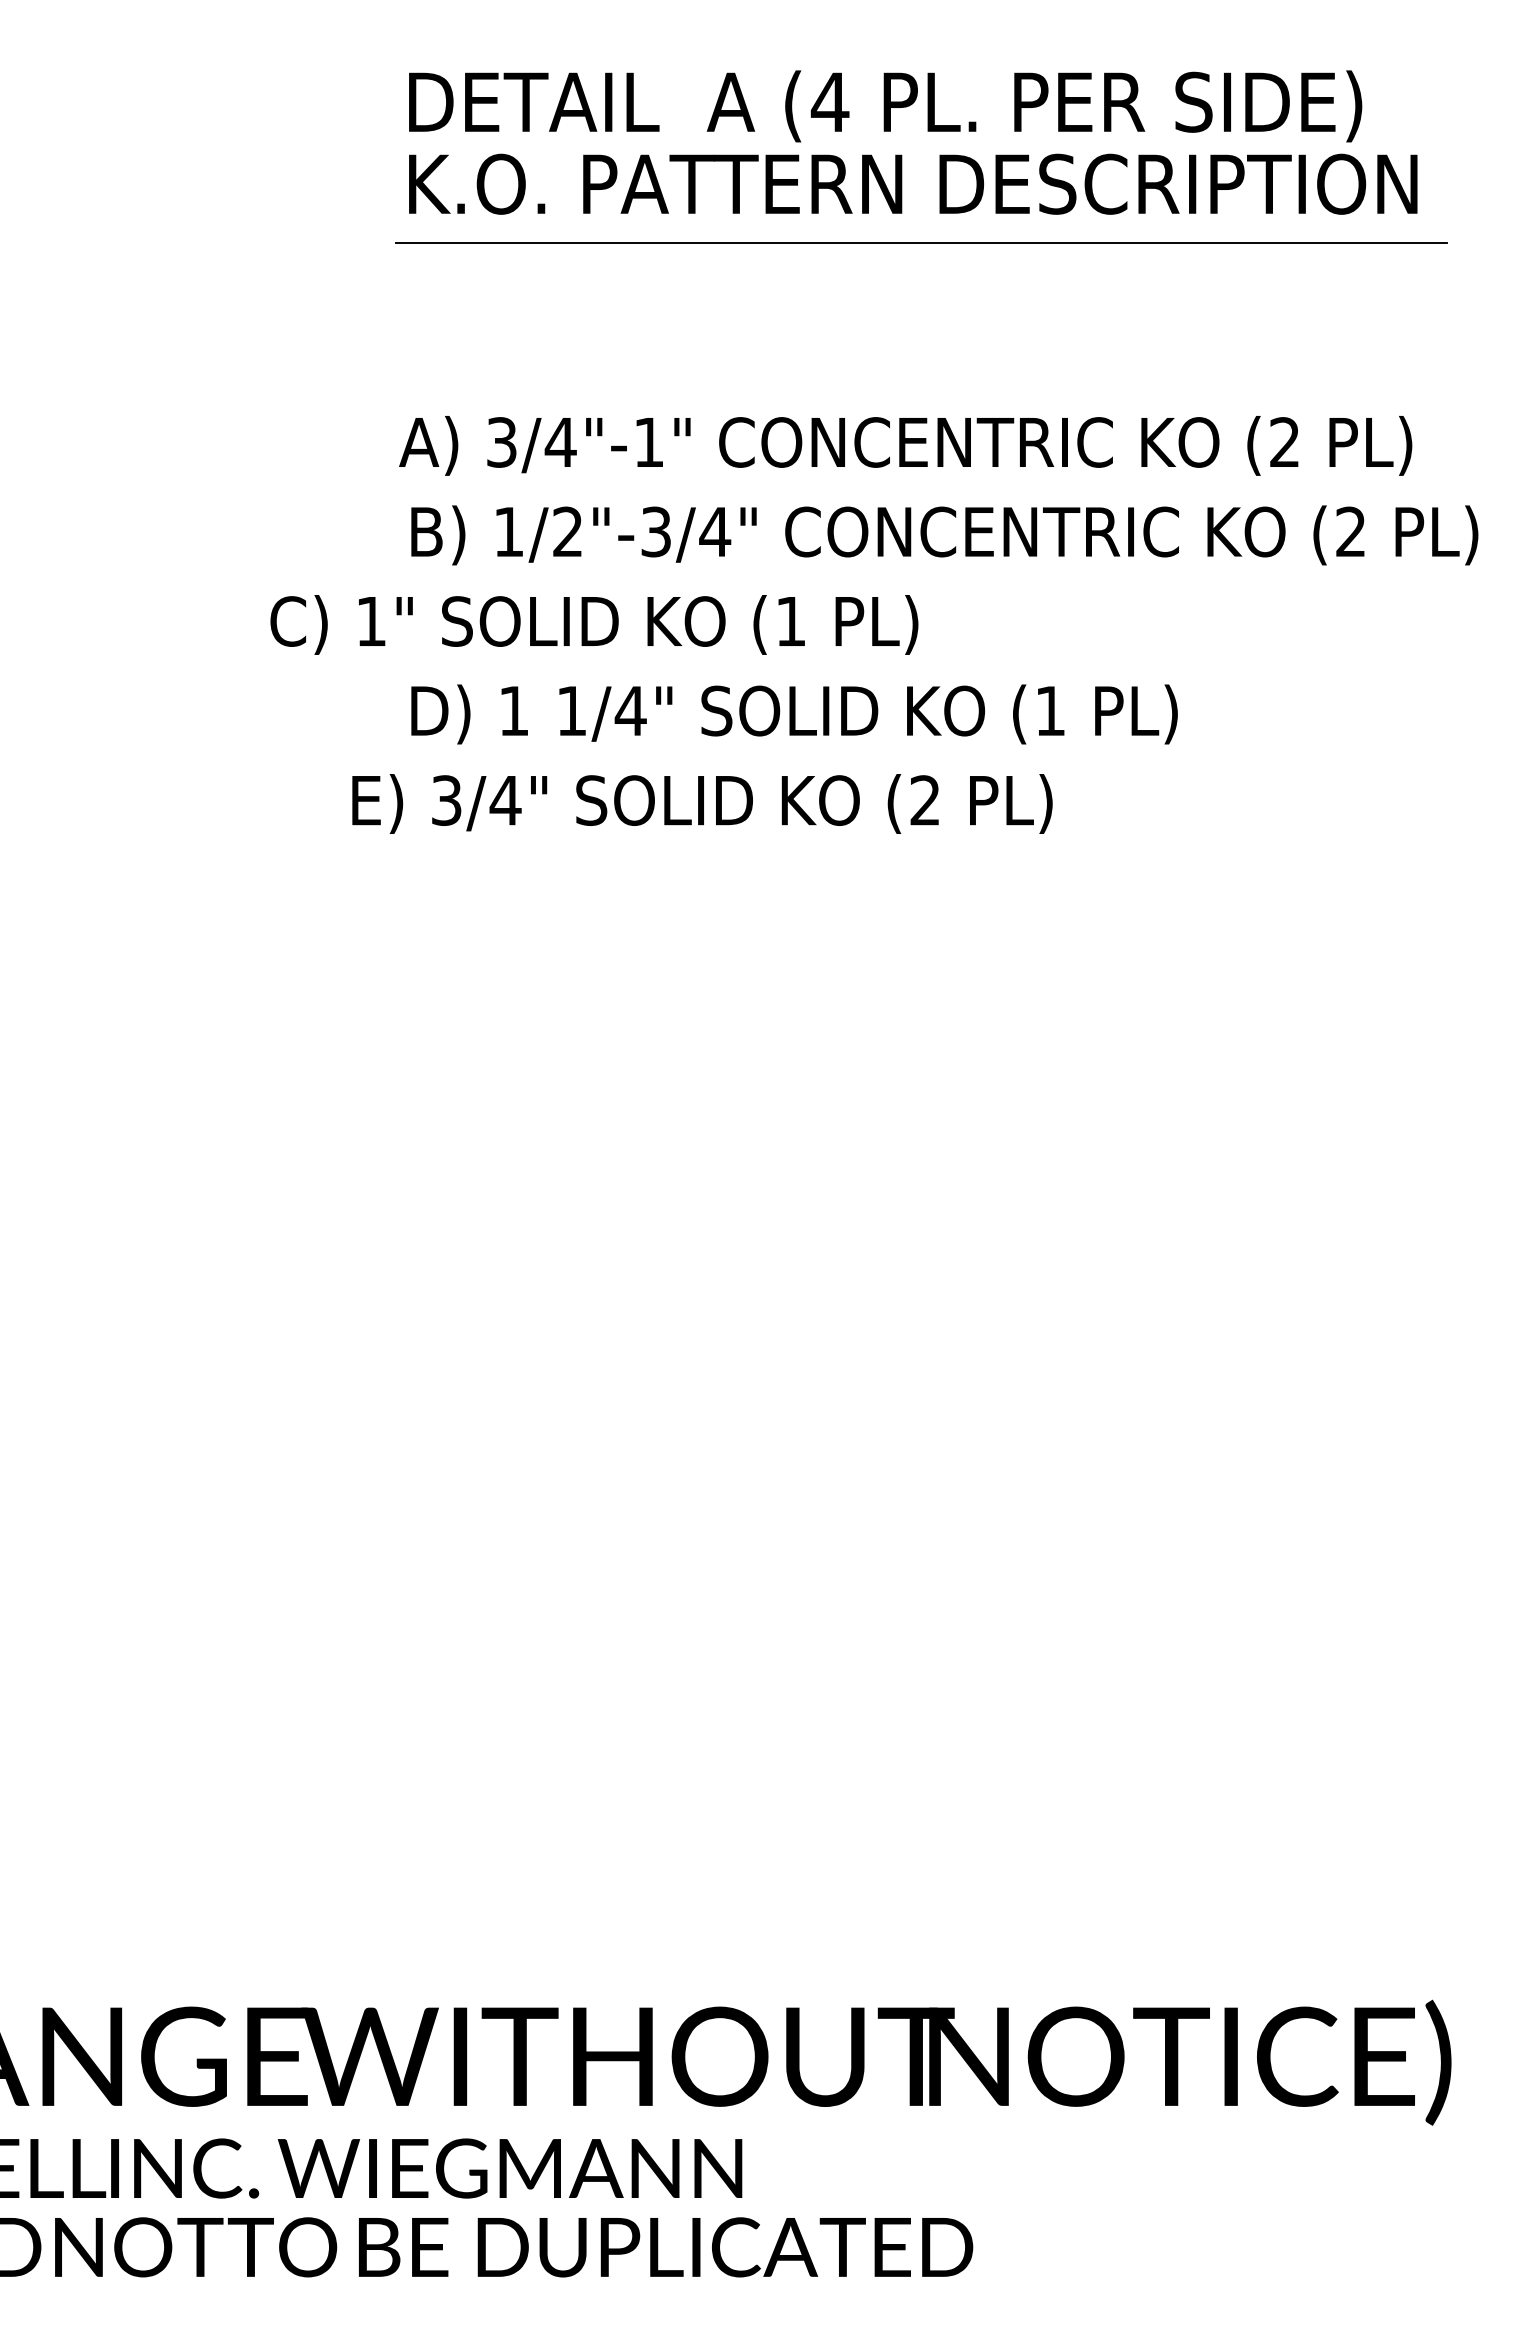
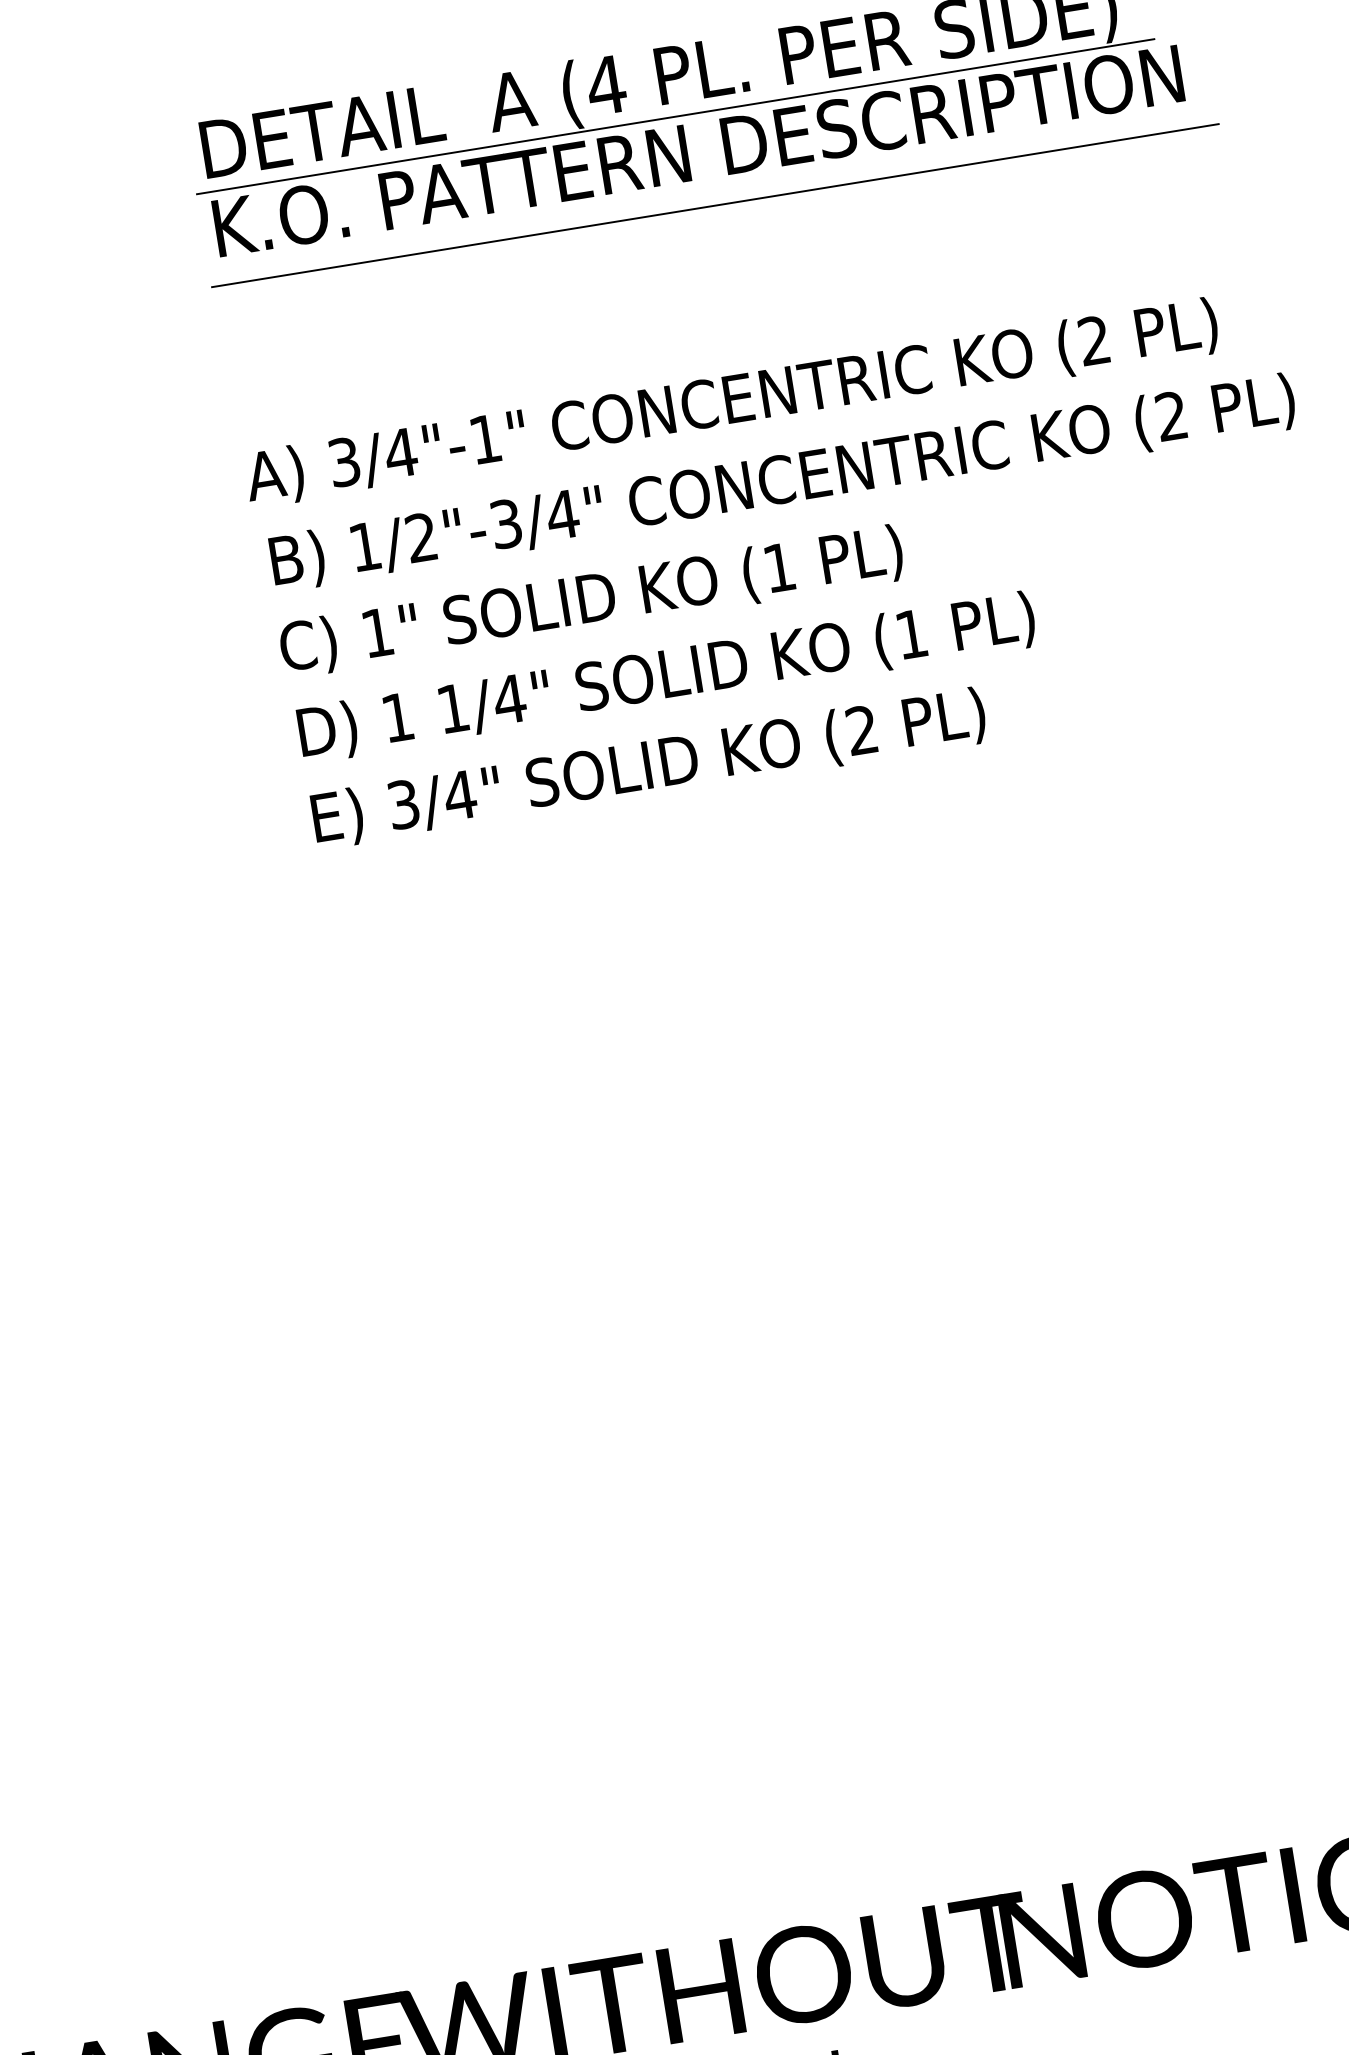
line: (895, 145) -> (675, 116), added
text: (594, 624) -> (591, 601), moved
text: (702, 803) -> (649, 767), moved

